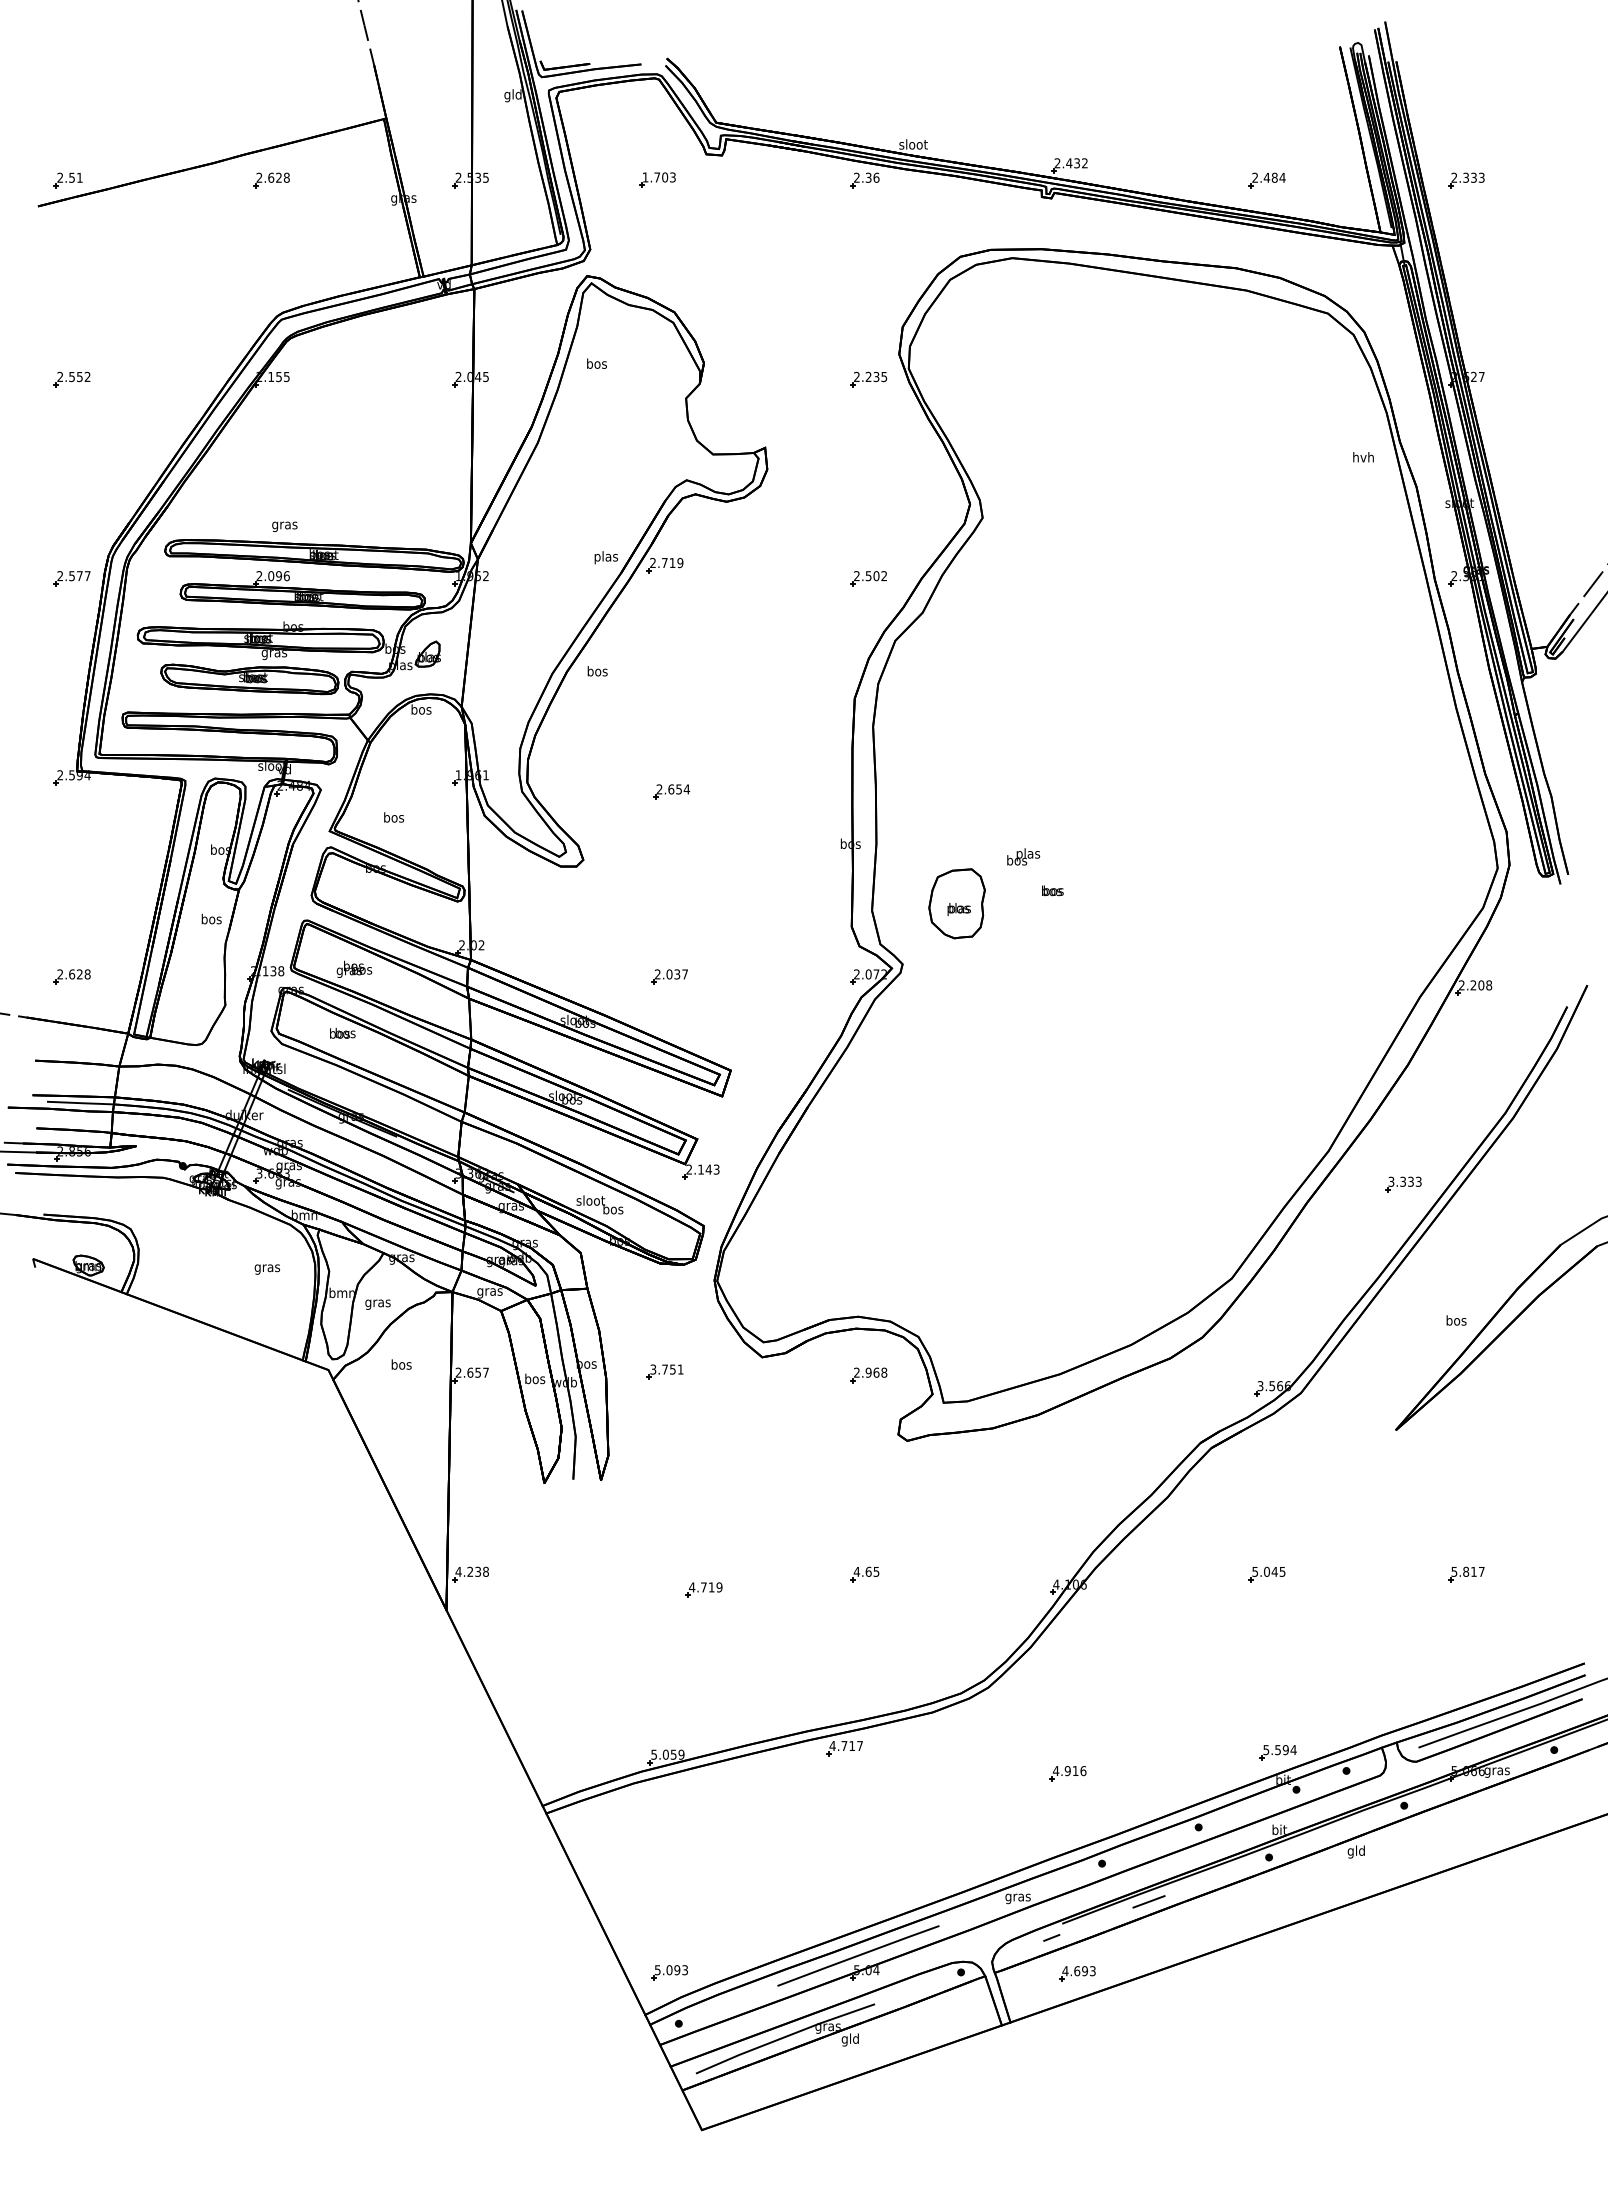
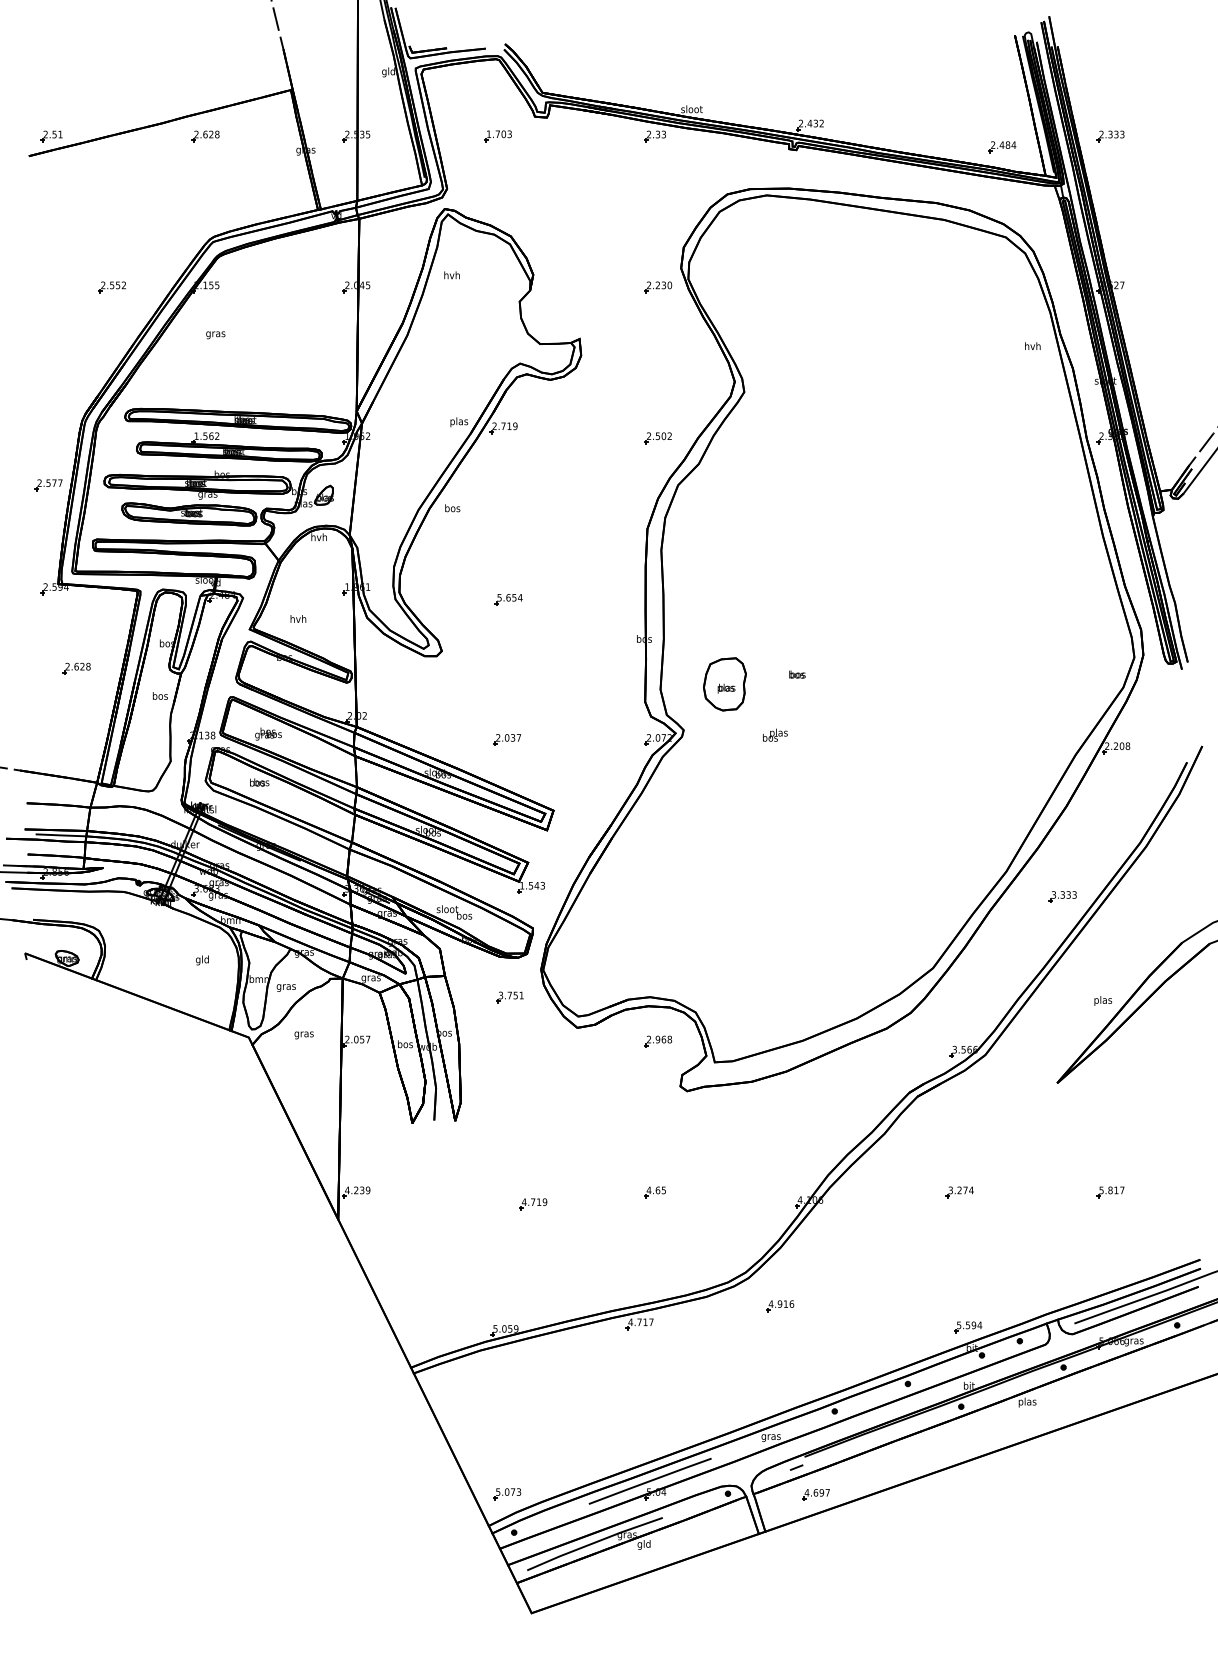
text: (876, 177) -> (663, 134), 2.36 -> 2.33
part: (1266, 180) -> (1001, 147), moved
text: (596, 363) -> (451, 275), bos -> hvh
text: (884, 376) -> (669, 285), 2.235 -> 2.230
part: (71, 379) -> (111, 287), moved
text: (284, 526) -> (215, 335), moved
text: (272, 576) -> (206, 436), 2.096 -> 1.562
part: (71, 578) -> (48, 484), moved
text: (421, 709) -> (319, 537), bos -> hvh
text: (659, 789) -> (499, 597), 2.654 -> 5.654
text: (393, 817) -> (298, 619), bos -> hvh
text: (1023, 856) -> (775, 734), moved
part: (71, 976) -> (76, 668), moved
text: (694, 1169) -> (526, 885), 2.143 -> 1.543
text: (267, 1267) -> (202, 959), gras -> gld
text: (1456, 1321) -> (1103, 1000), bos -> plas
text: (401, 1365) -> (304, 1034), bos -> gras
part: (664, 1371) -> (509, 996), moved
text: (470, 1372) -> (356, 1039), 2.657 -> 2.057
text: (485, 1571) -> (367, 1190), 4.238 -> 4.239
text: (1268, 1571) -> (960, 1190), 5.045 -> 3.274
part: (1067, 1773) -> (779, 1306), moved
text: (1356, 1851) -> (1027, 1402), gld -> plas
line: (1148, 1901) -> (869, 1440), removed
text: (677, 1970) -> (513, 1492), 5.093 -> 5.073
text: (1092, 1971) -> (827, 1493), 4.693 -> 4.697

